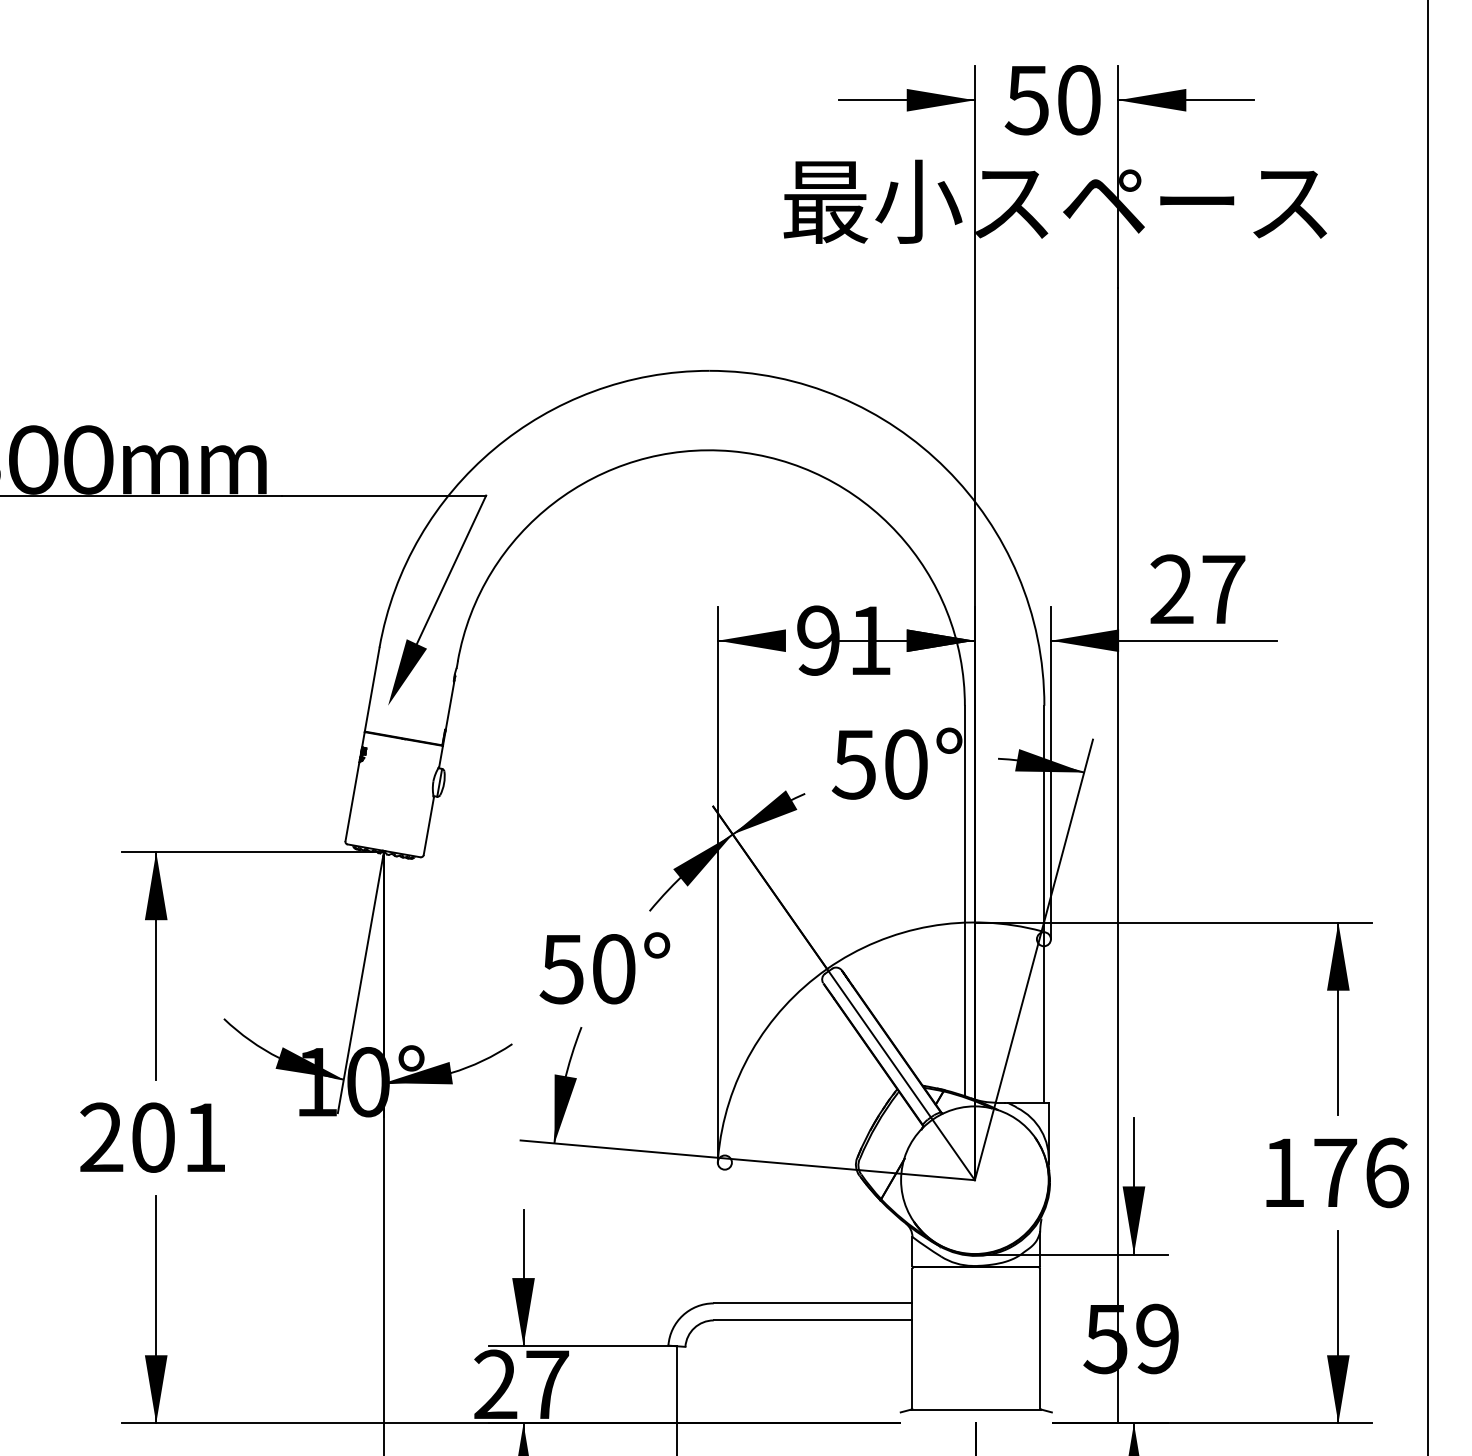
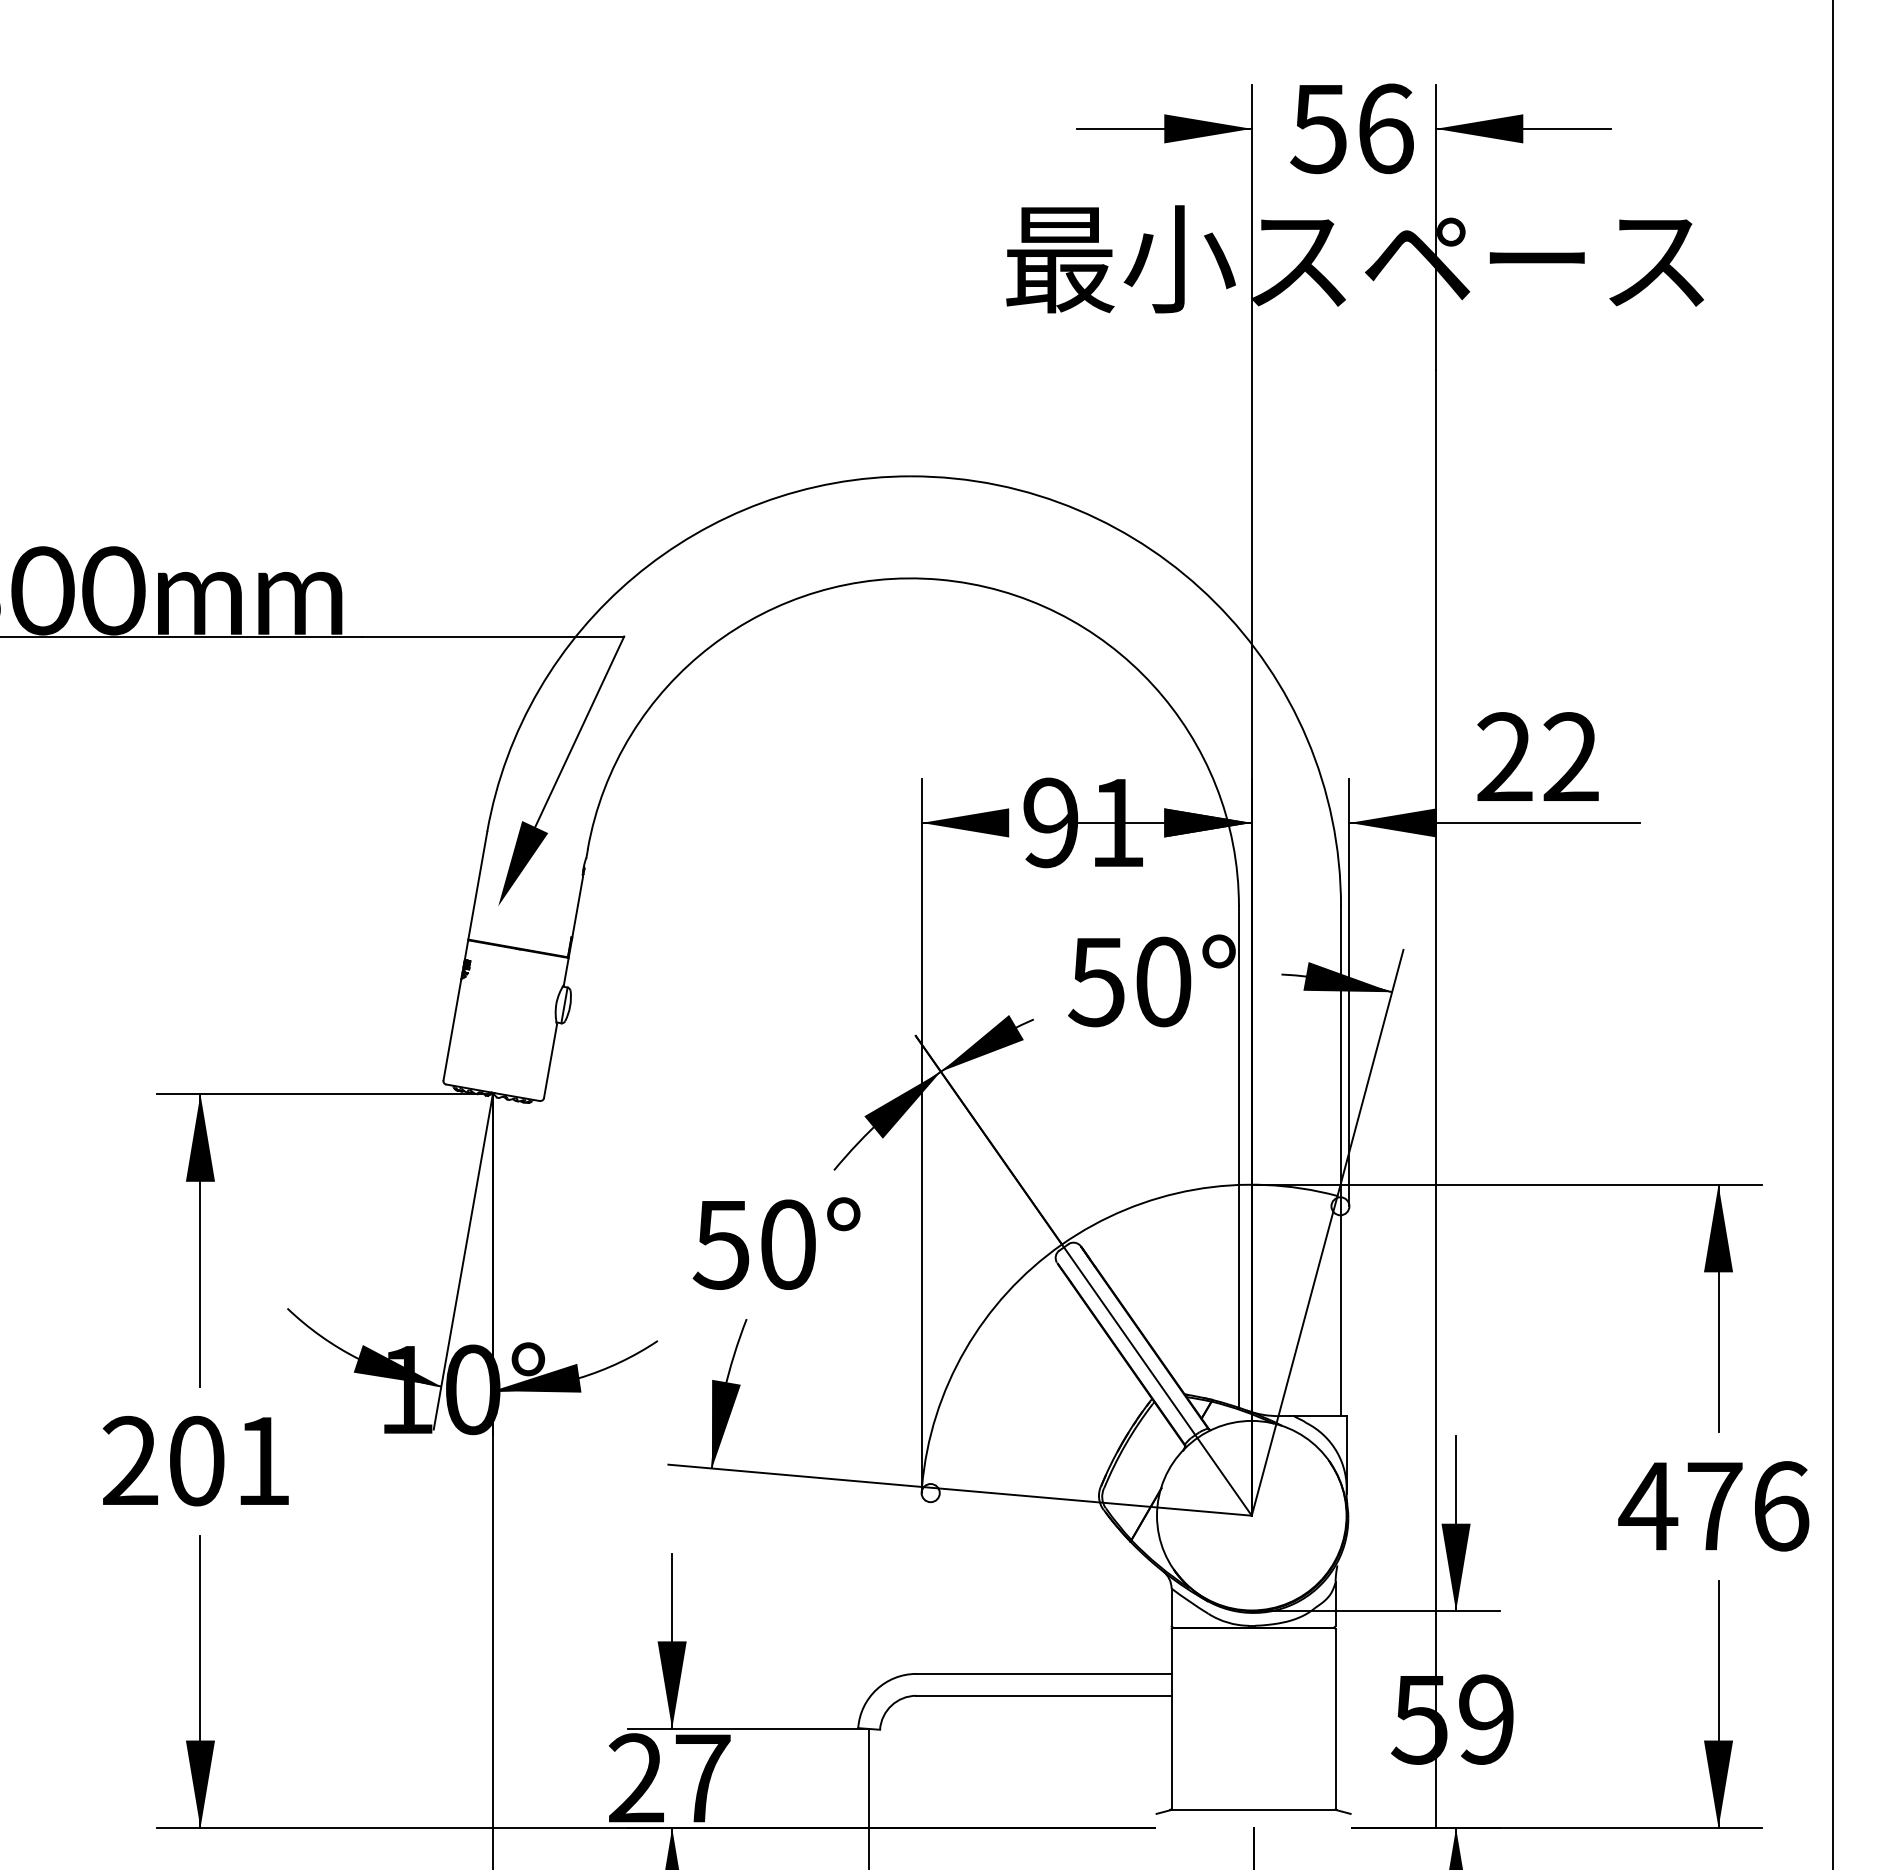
text: (1079, 99) -> (1385, 128), 50 -> 56
text: (1223, 589) -> (1571, 756), 27 -> 22
text: (1283, 1173) -> (1648, 1506), 176 -> 476

